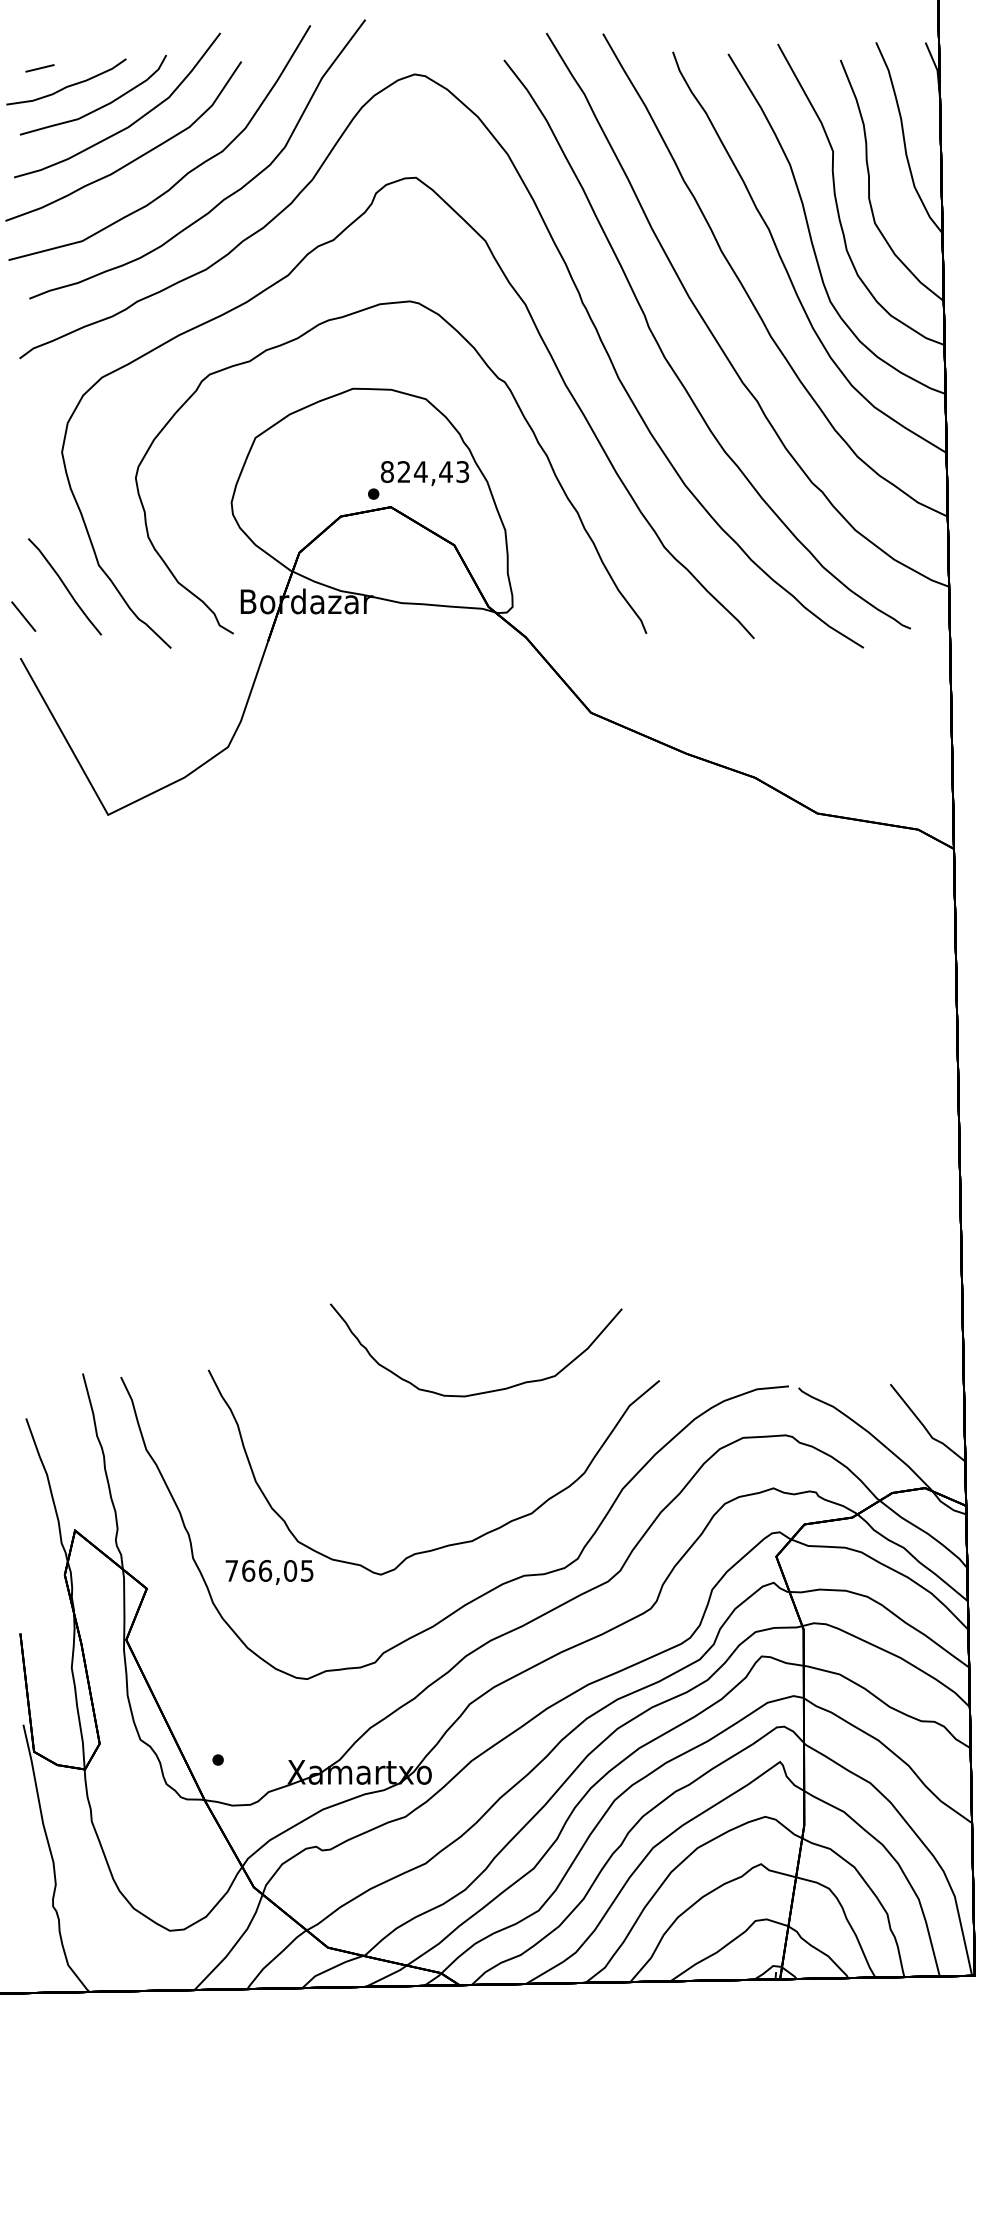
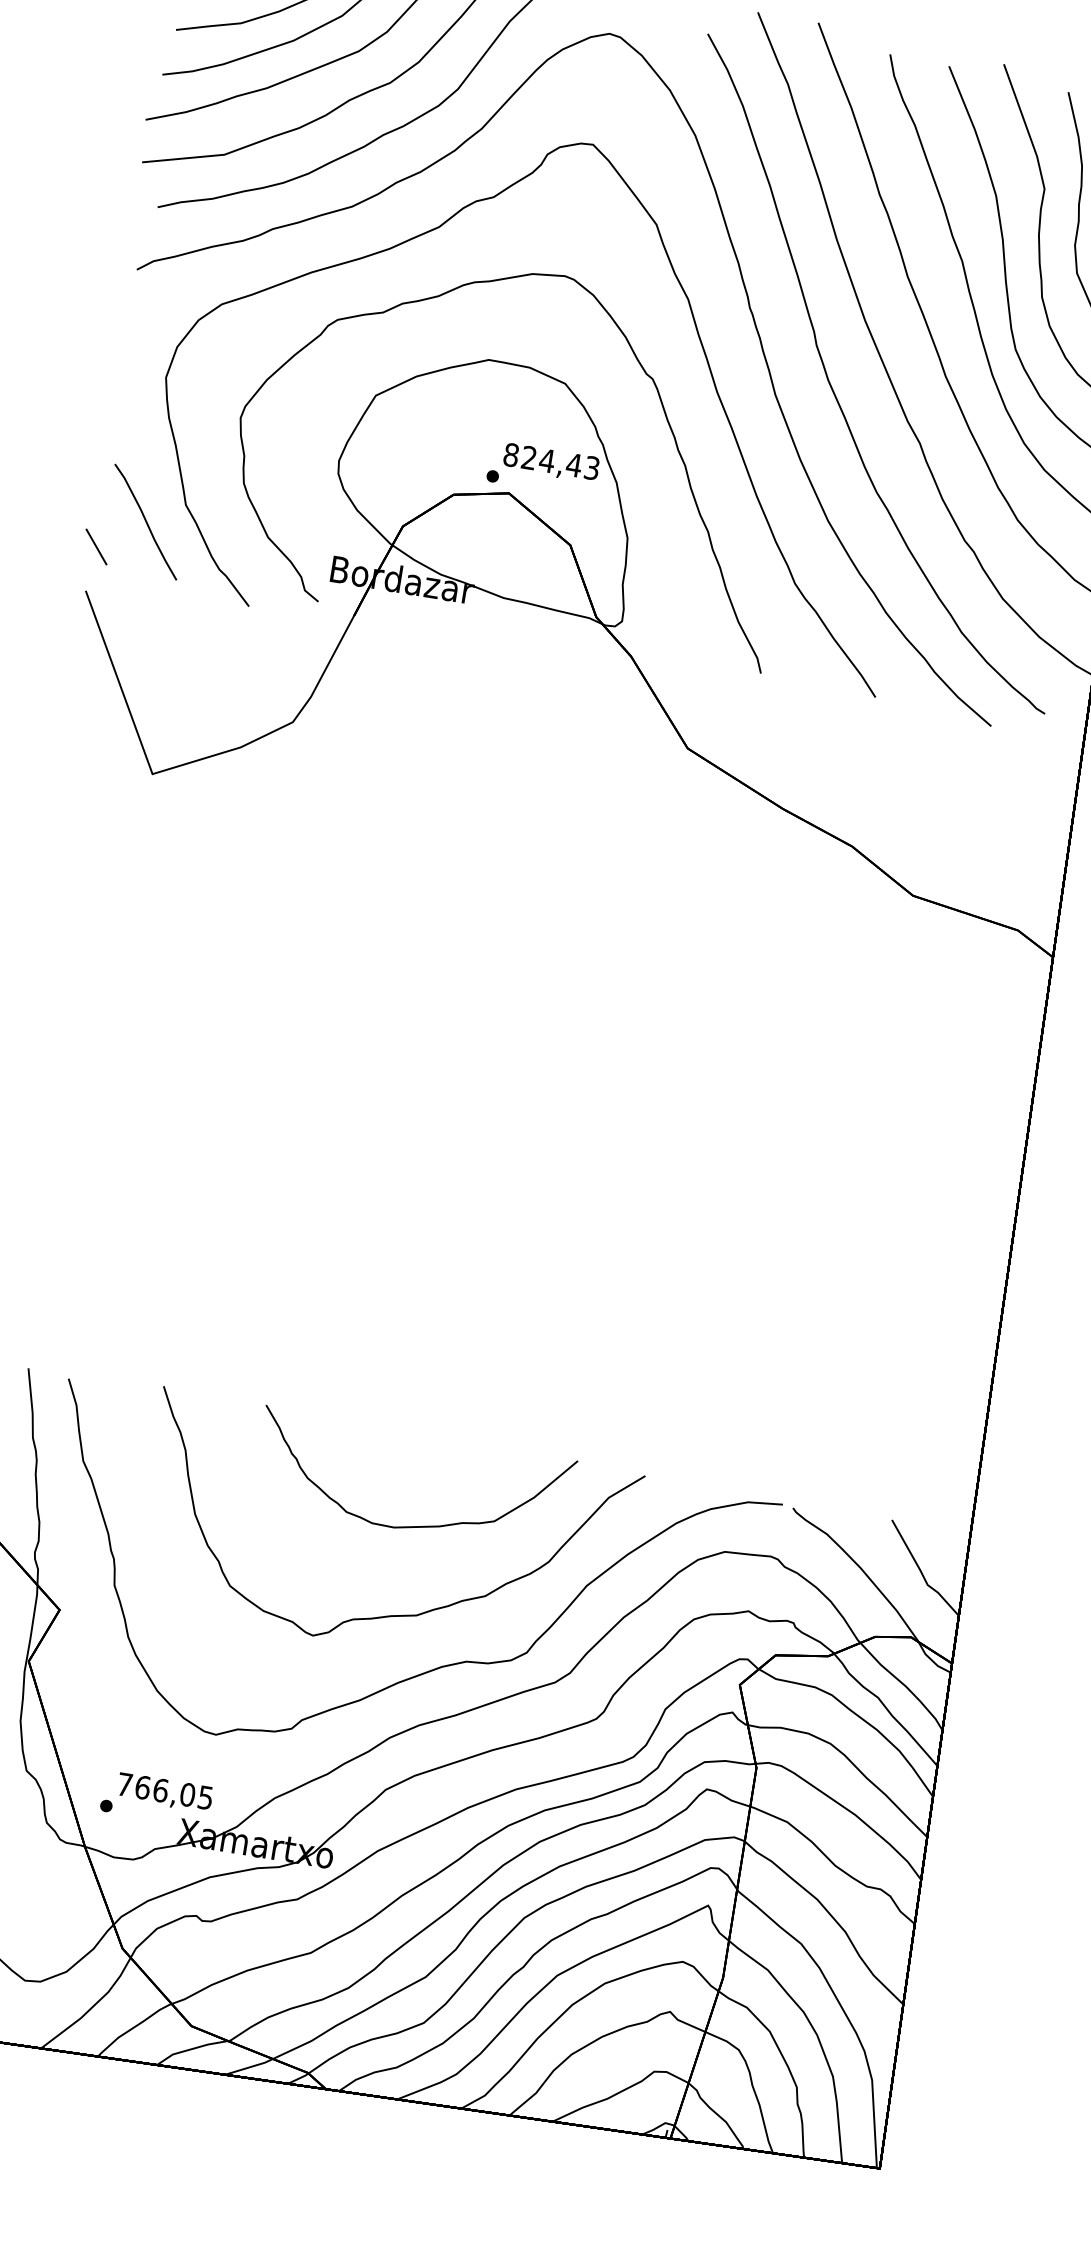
part: (484, 1391) -> (416, 1525), moved
text: (269, 1572) -> (164, 1792), moved

